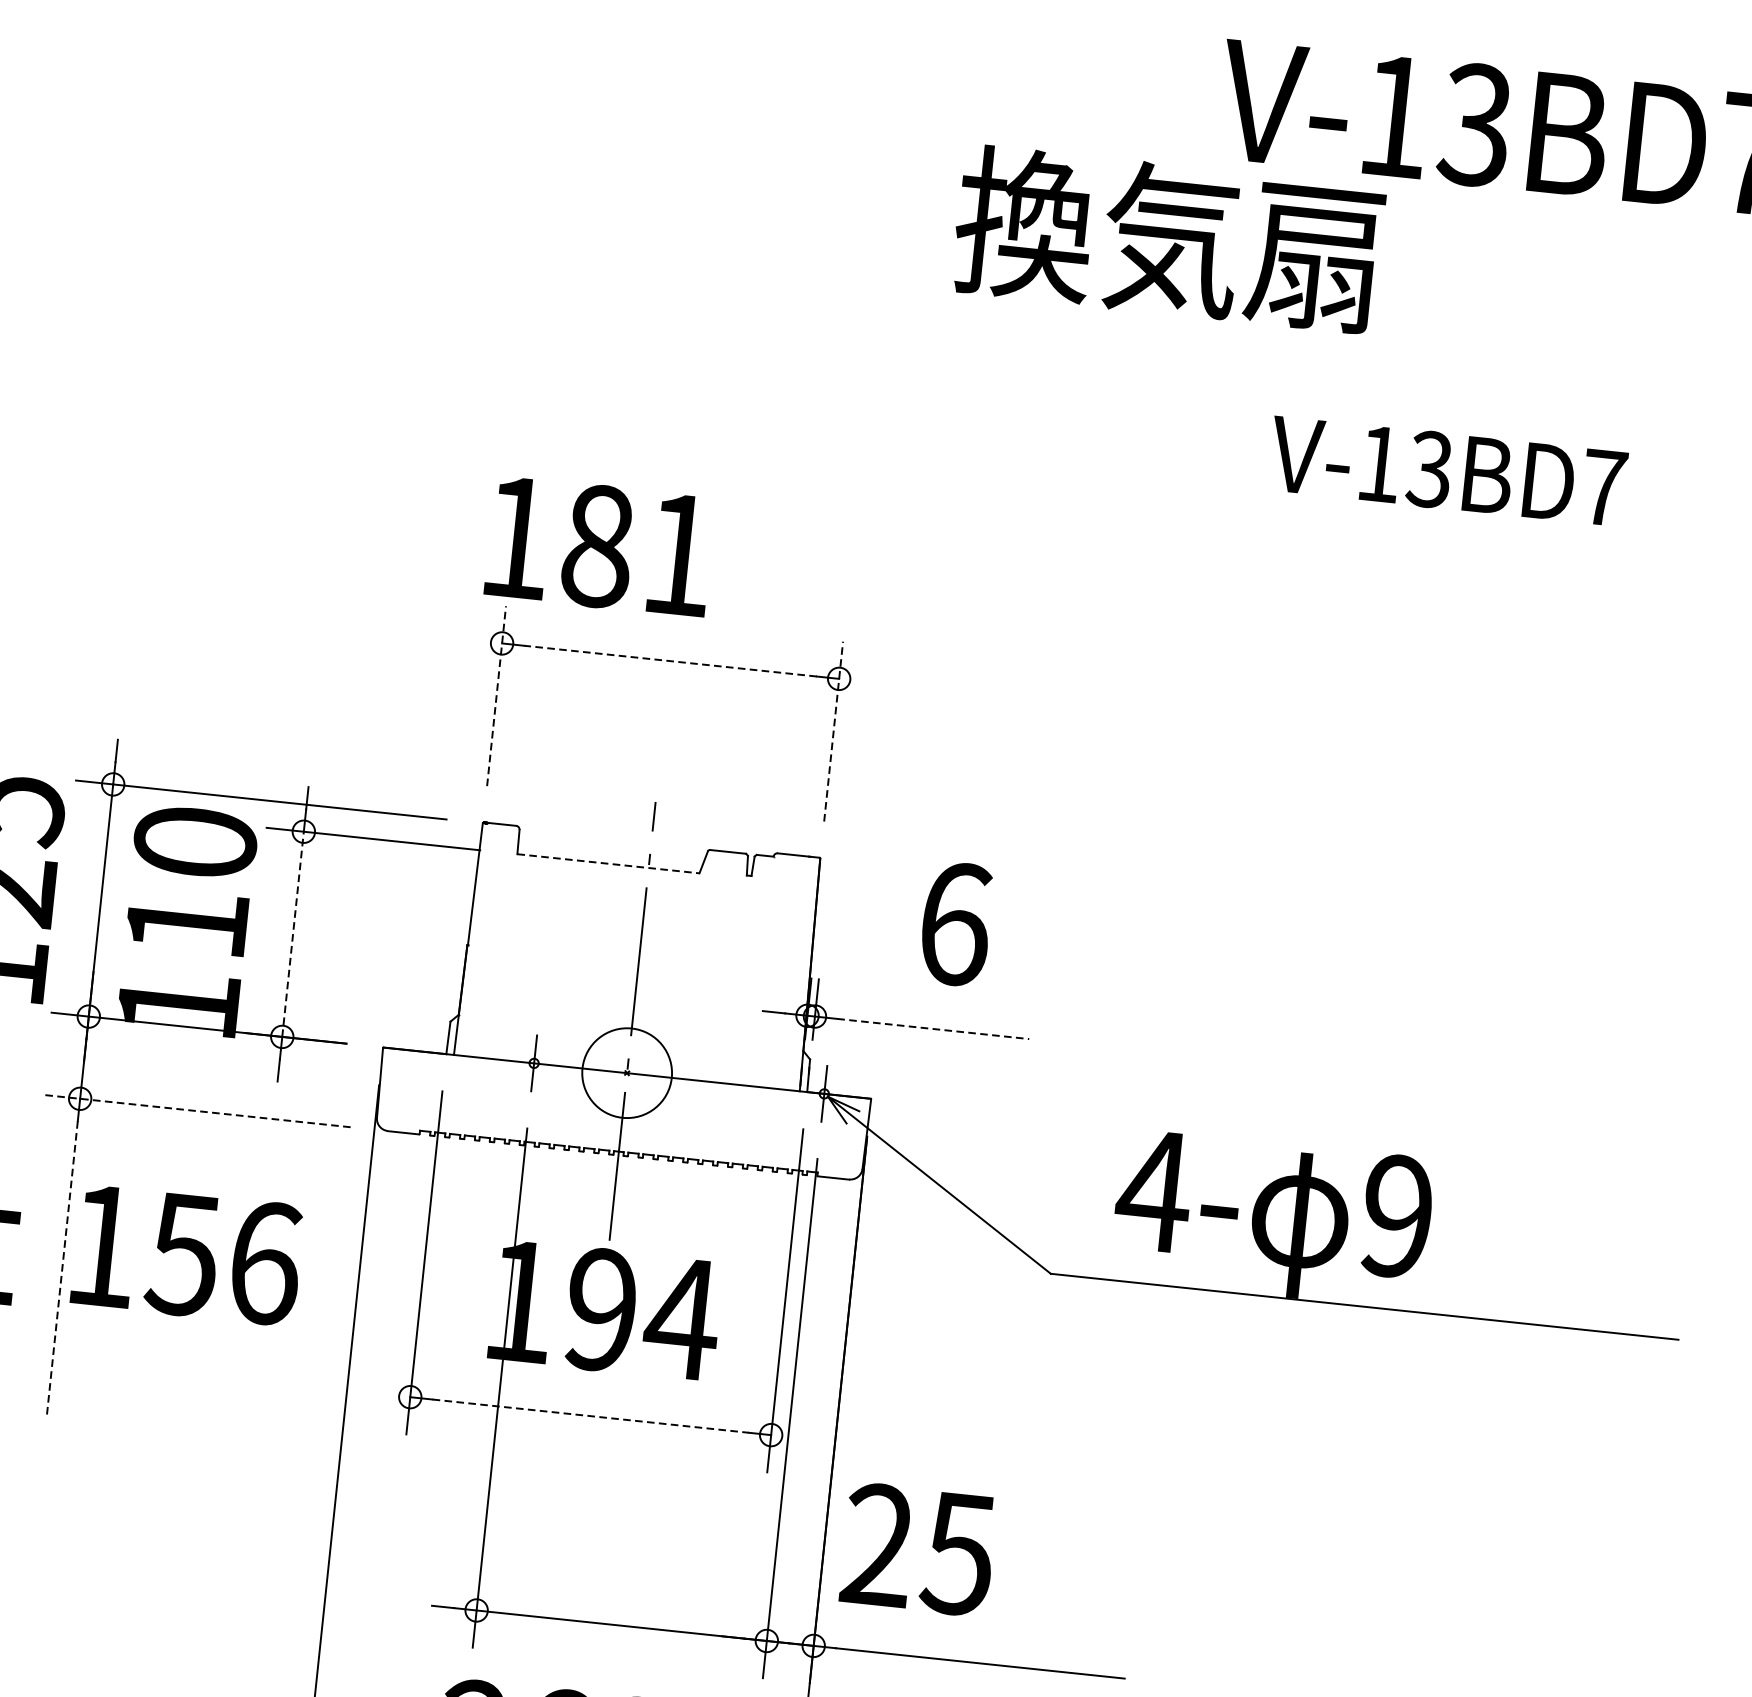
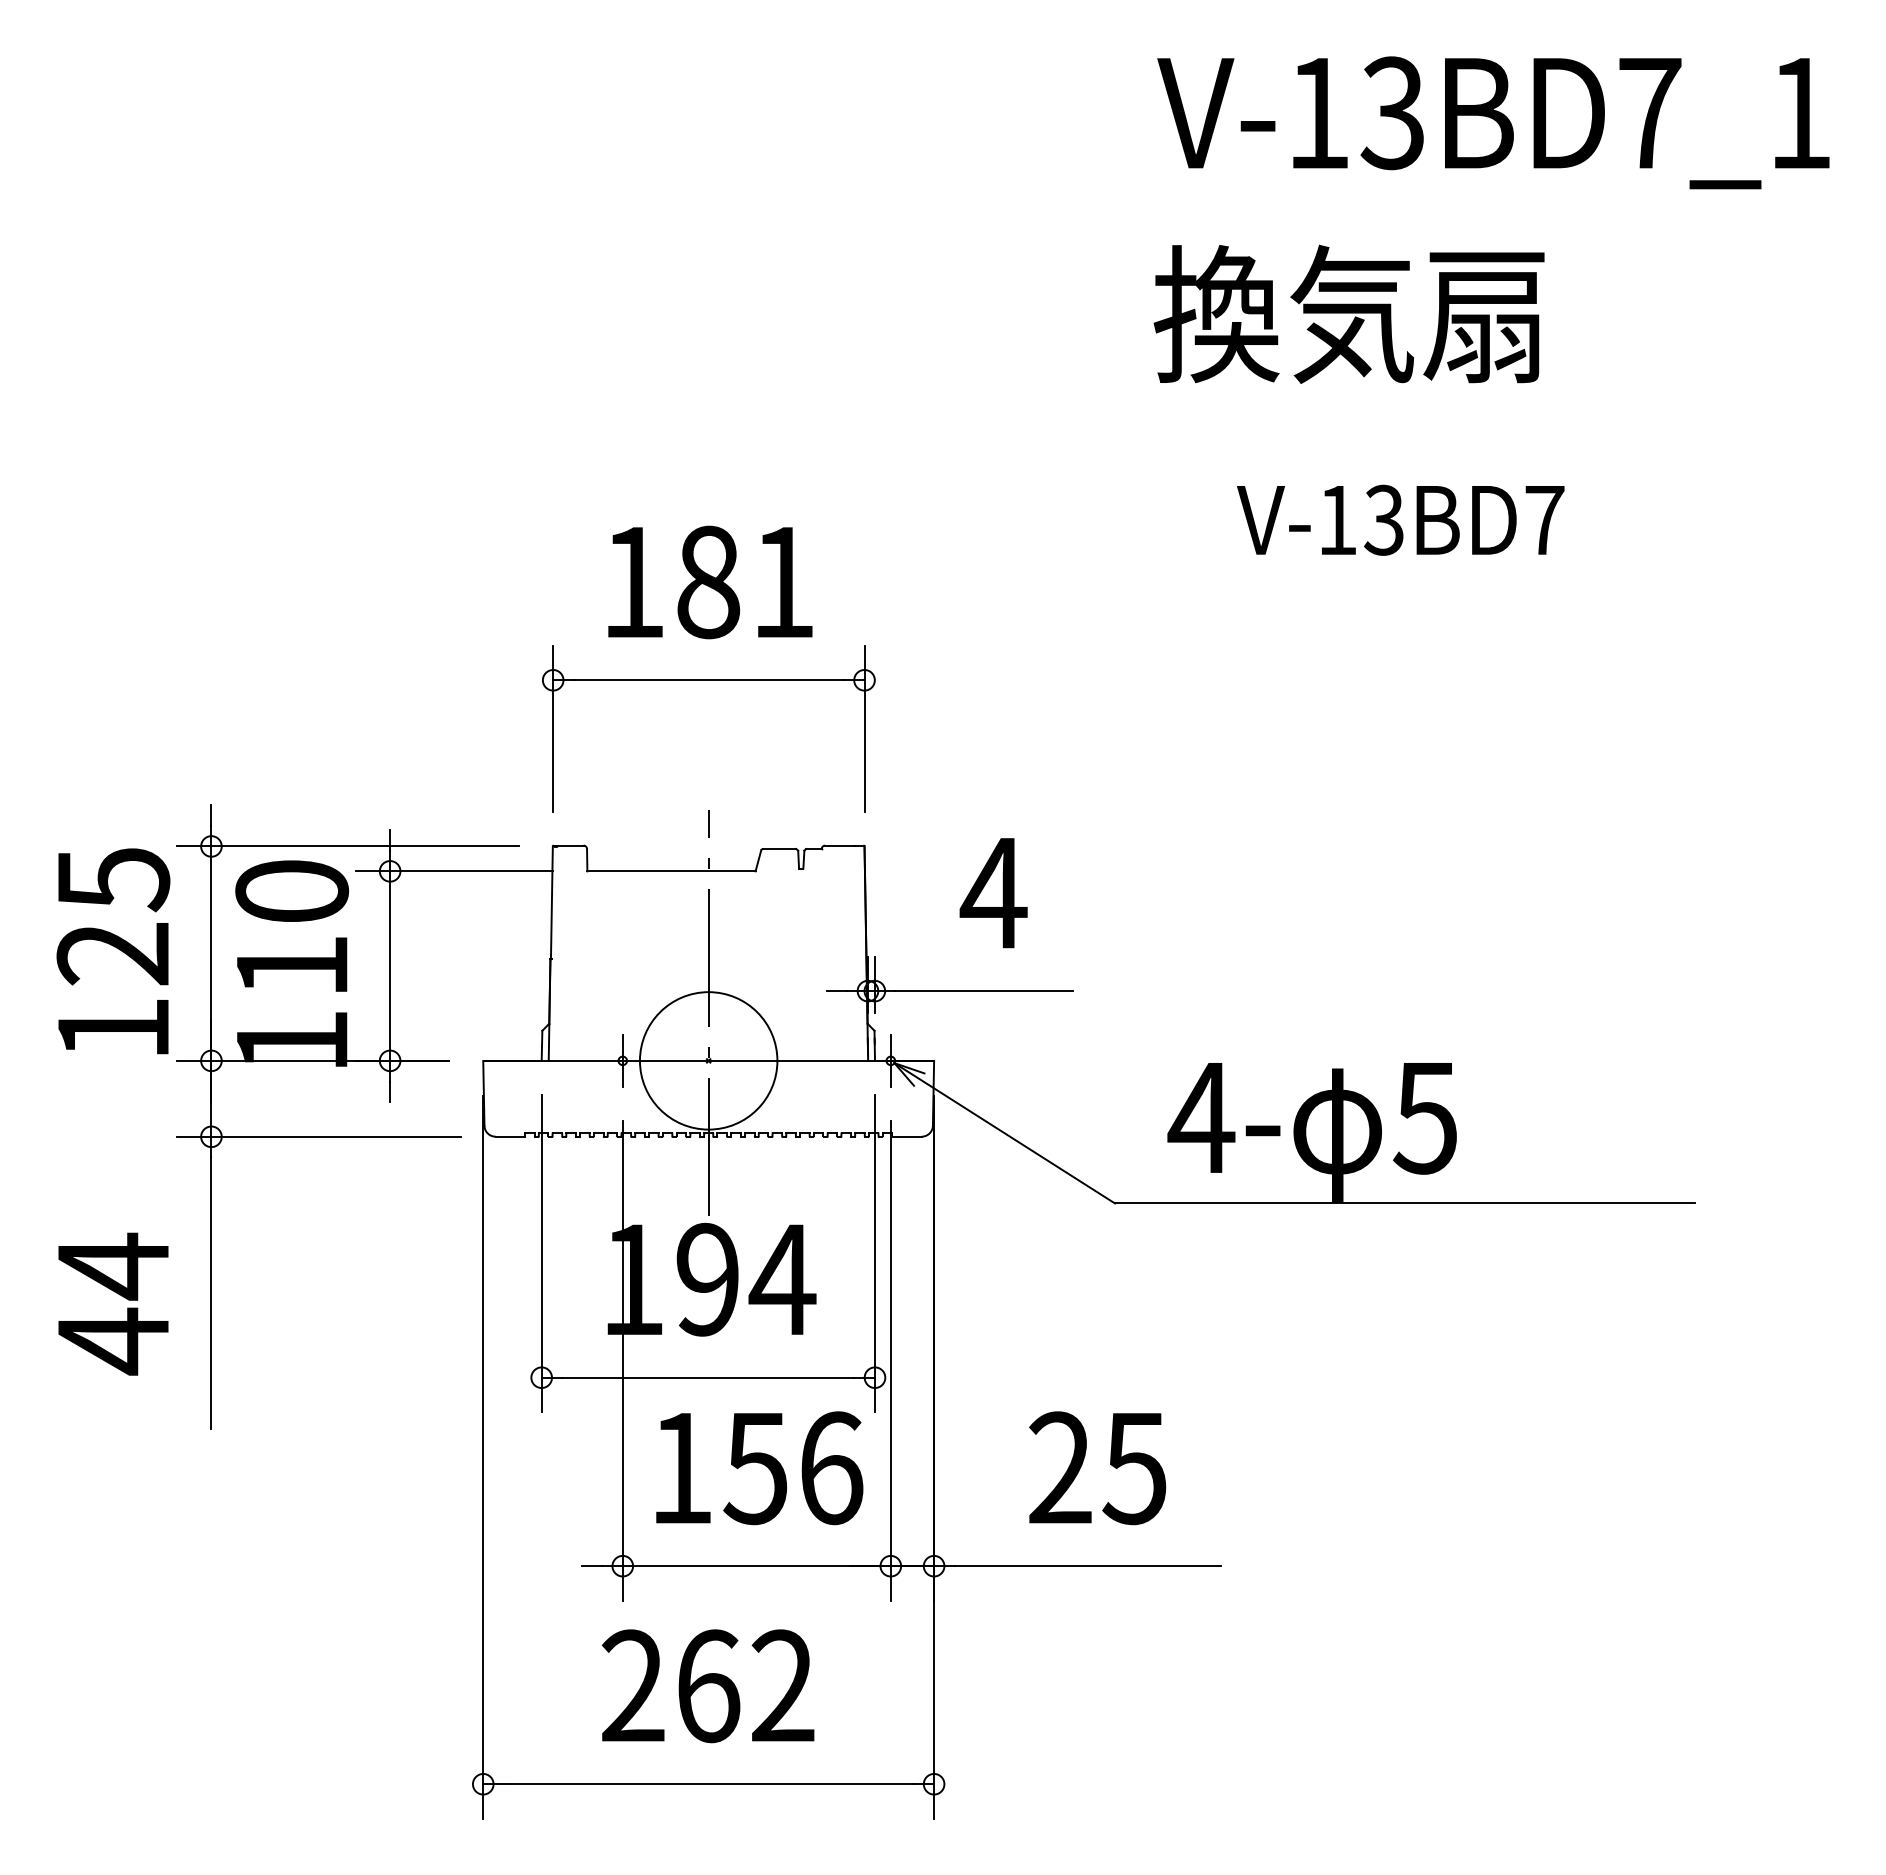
text: (1167, 238) -> (1348, 313), moved
text: (1447, 470) -> (1400, 519), moved
text: (600, 546) -> (710, 582), moved
line: (670, 661) -> (708, 680), dashed -> solid
line: (496, 695) -> (553, 728), dashed -> solid
line: (833, 731) -> (864, 728), dashed -> solid
line: (608, 863) -> (671, 871), dashed -> solid
text: (954, 924) -> (993, 893), 6 -> 4
line: (293, 934) -> (390, 966), dashed -> solid
line: (933, 1029) -> (984, 991), dashed -> solid
circle: (626, 1072) -> (708, 1060), size x1.67
line: (196, 1110) -> (318, 1136), dashed -> solid
text: (1395, 1215) -> (1424, 1117), 9 -> 5
text: (187, 1255) -> (759, 1468), moved
line: (62, 1268) -> (211, 1293), dashed -> solid
line: (590, 1415) -> (708, 1377), dashed -> solid
text: (918, 1549) -> (1097, 1468), moved

